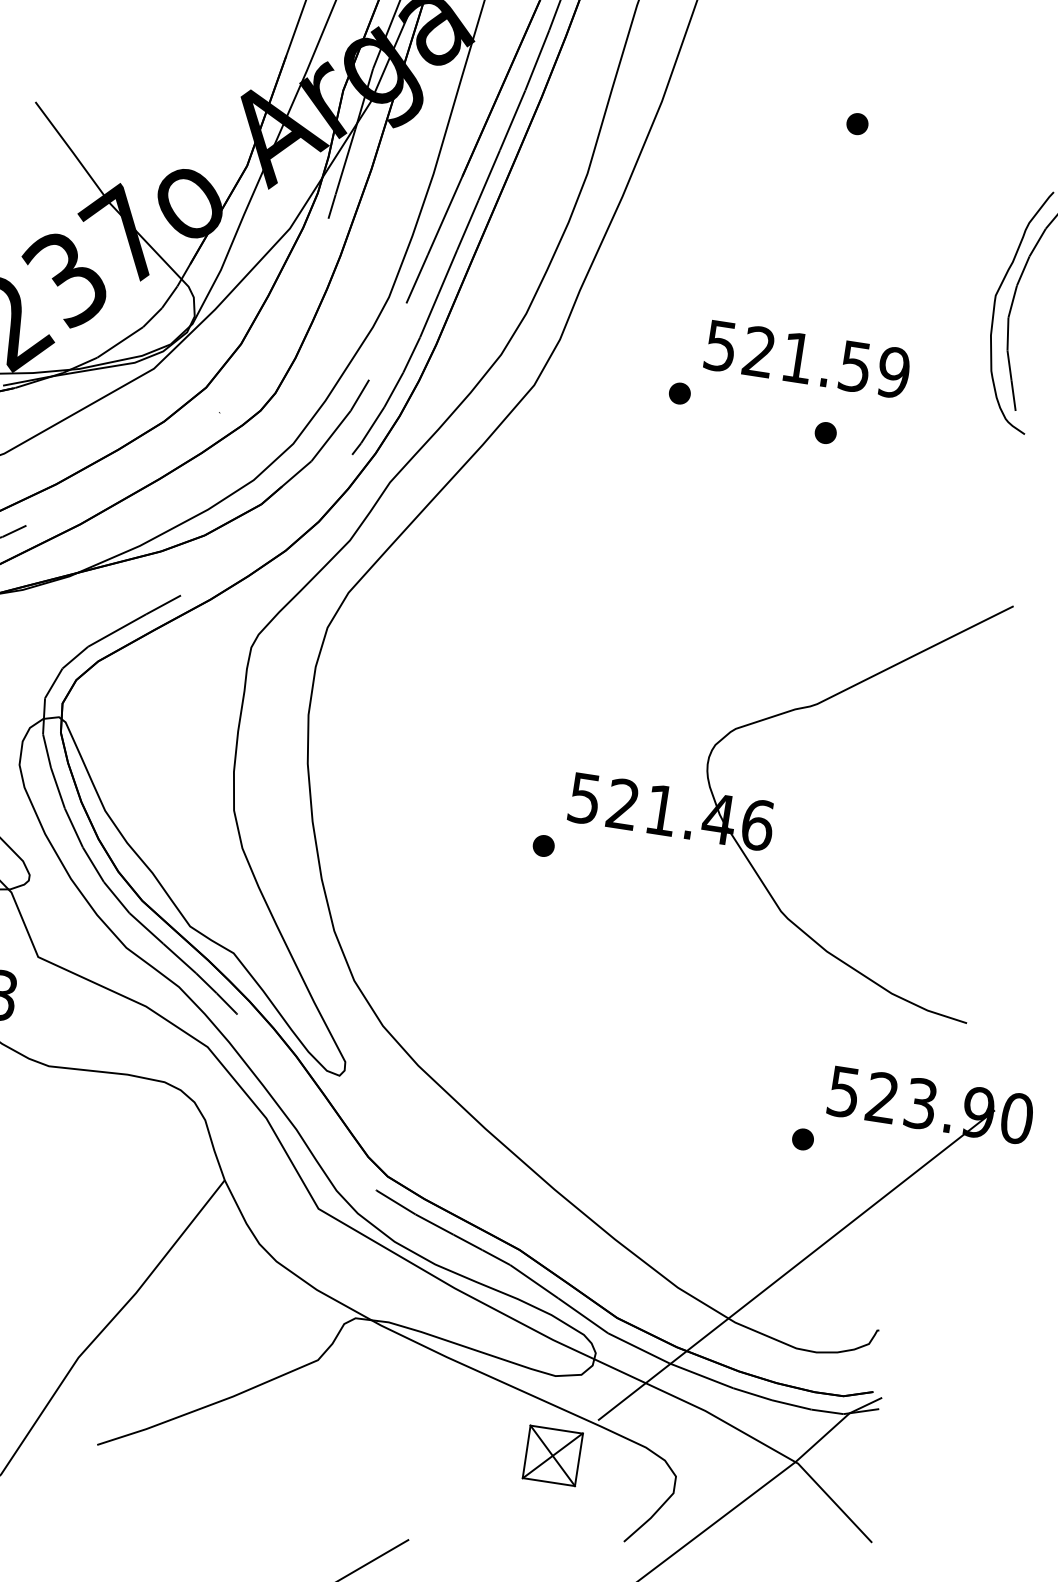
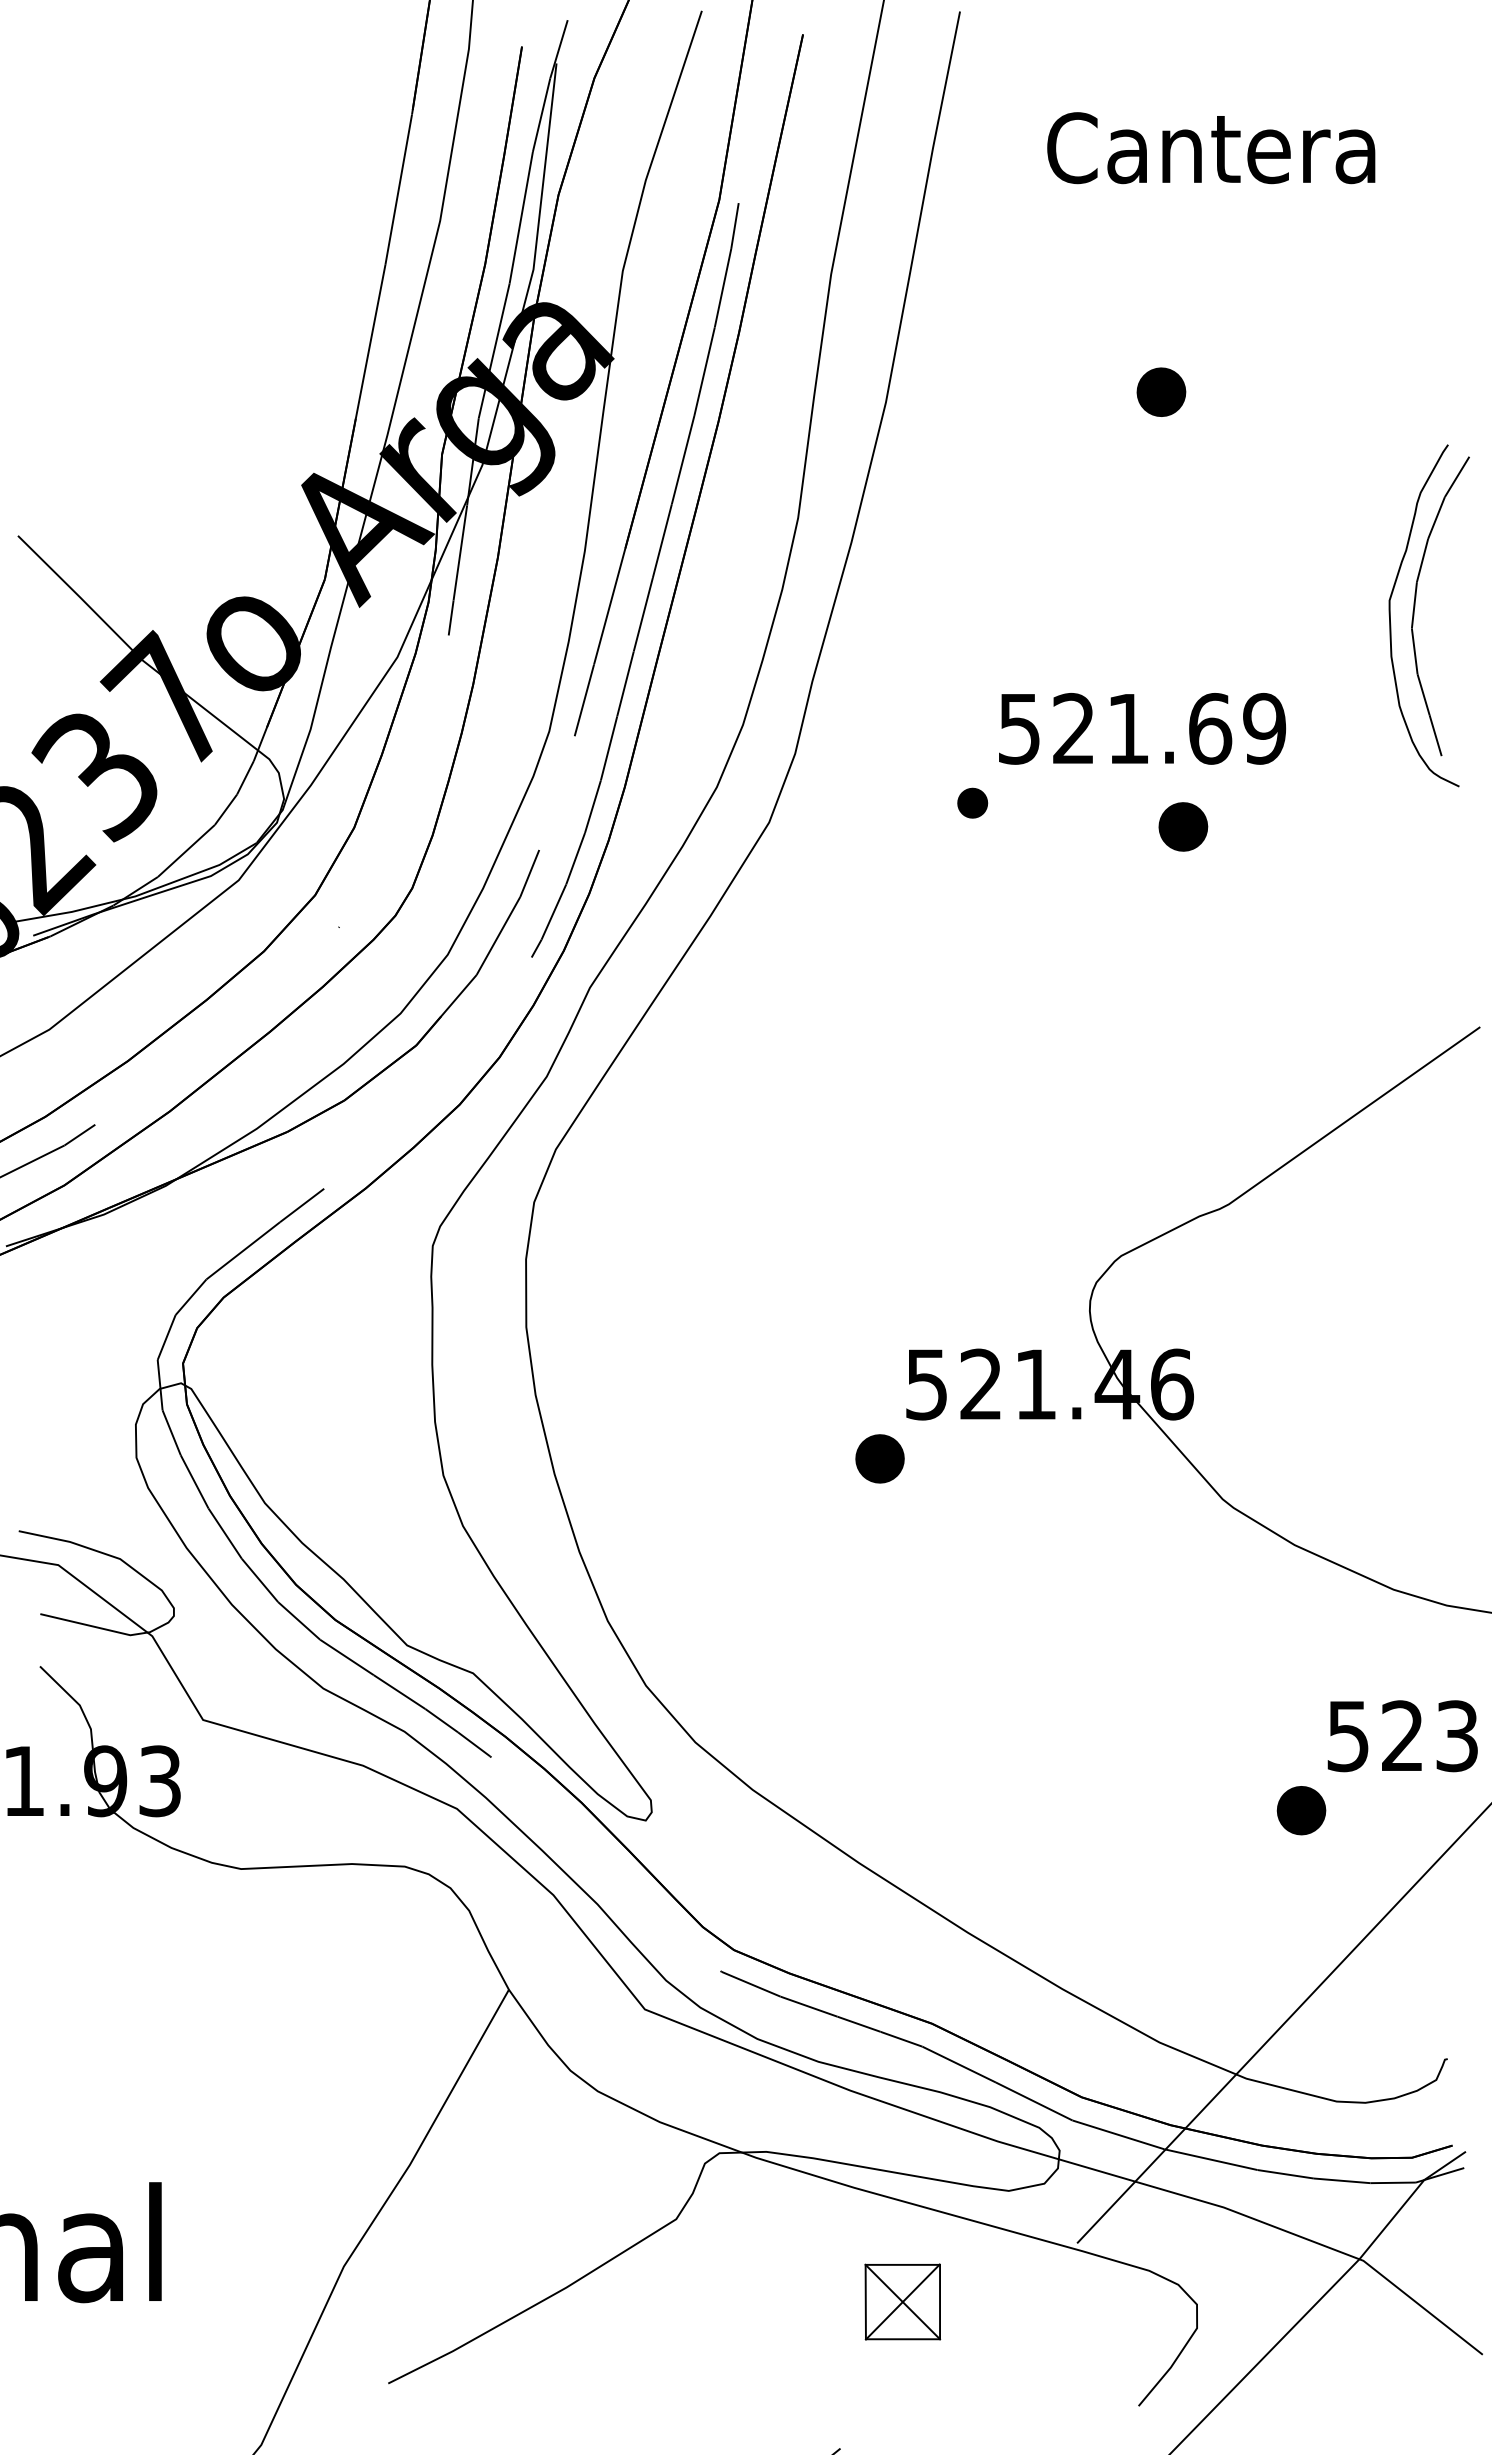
part: (857, 123) -> (1161, 391), size x1.6
text: (855, 366) -> (1210, 728), 521.59 -> 521.69
part: (825, 432) -> (1182, 826), size x1.6
part: (543, 845) -> (879, 1458), size x1.6
part: (803, 1139) -> (1301, 1810), size x1.6
part: (552, 1455) -> (902, 2301), moved

